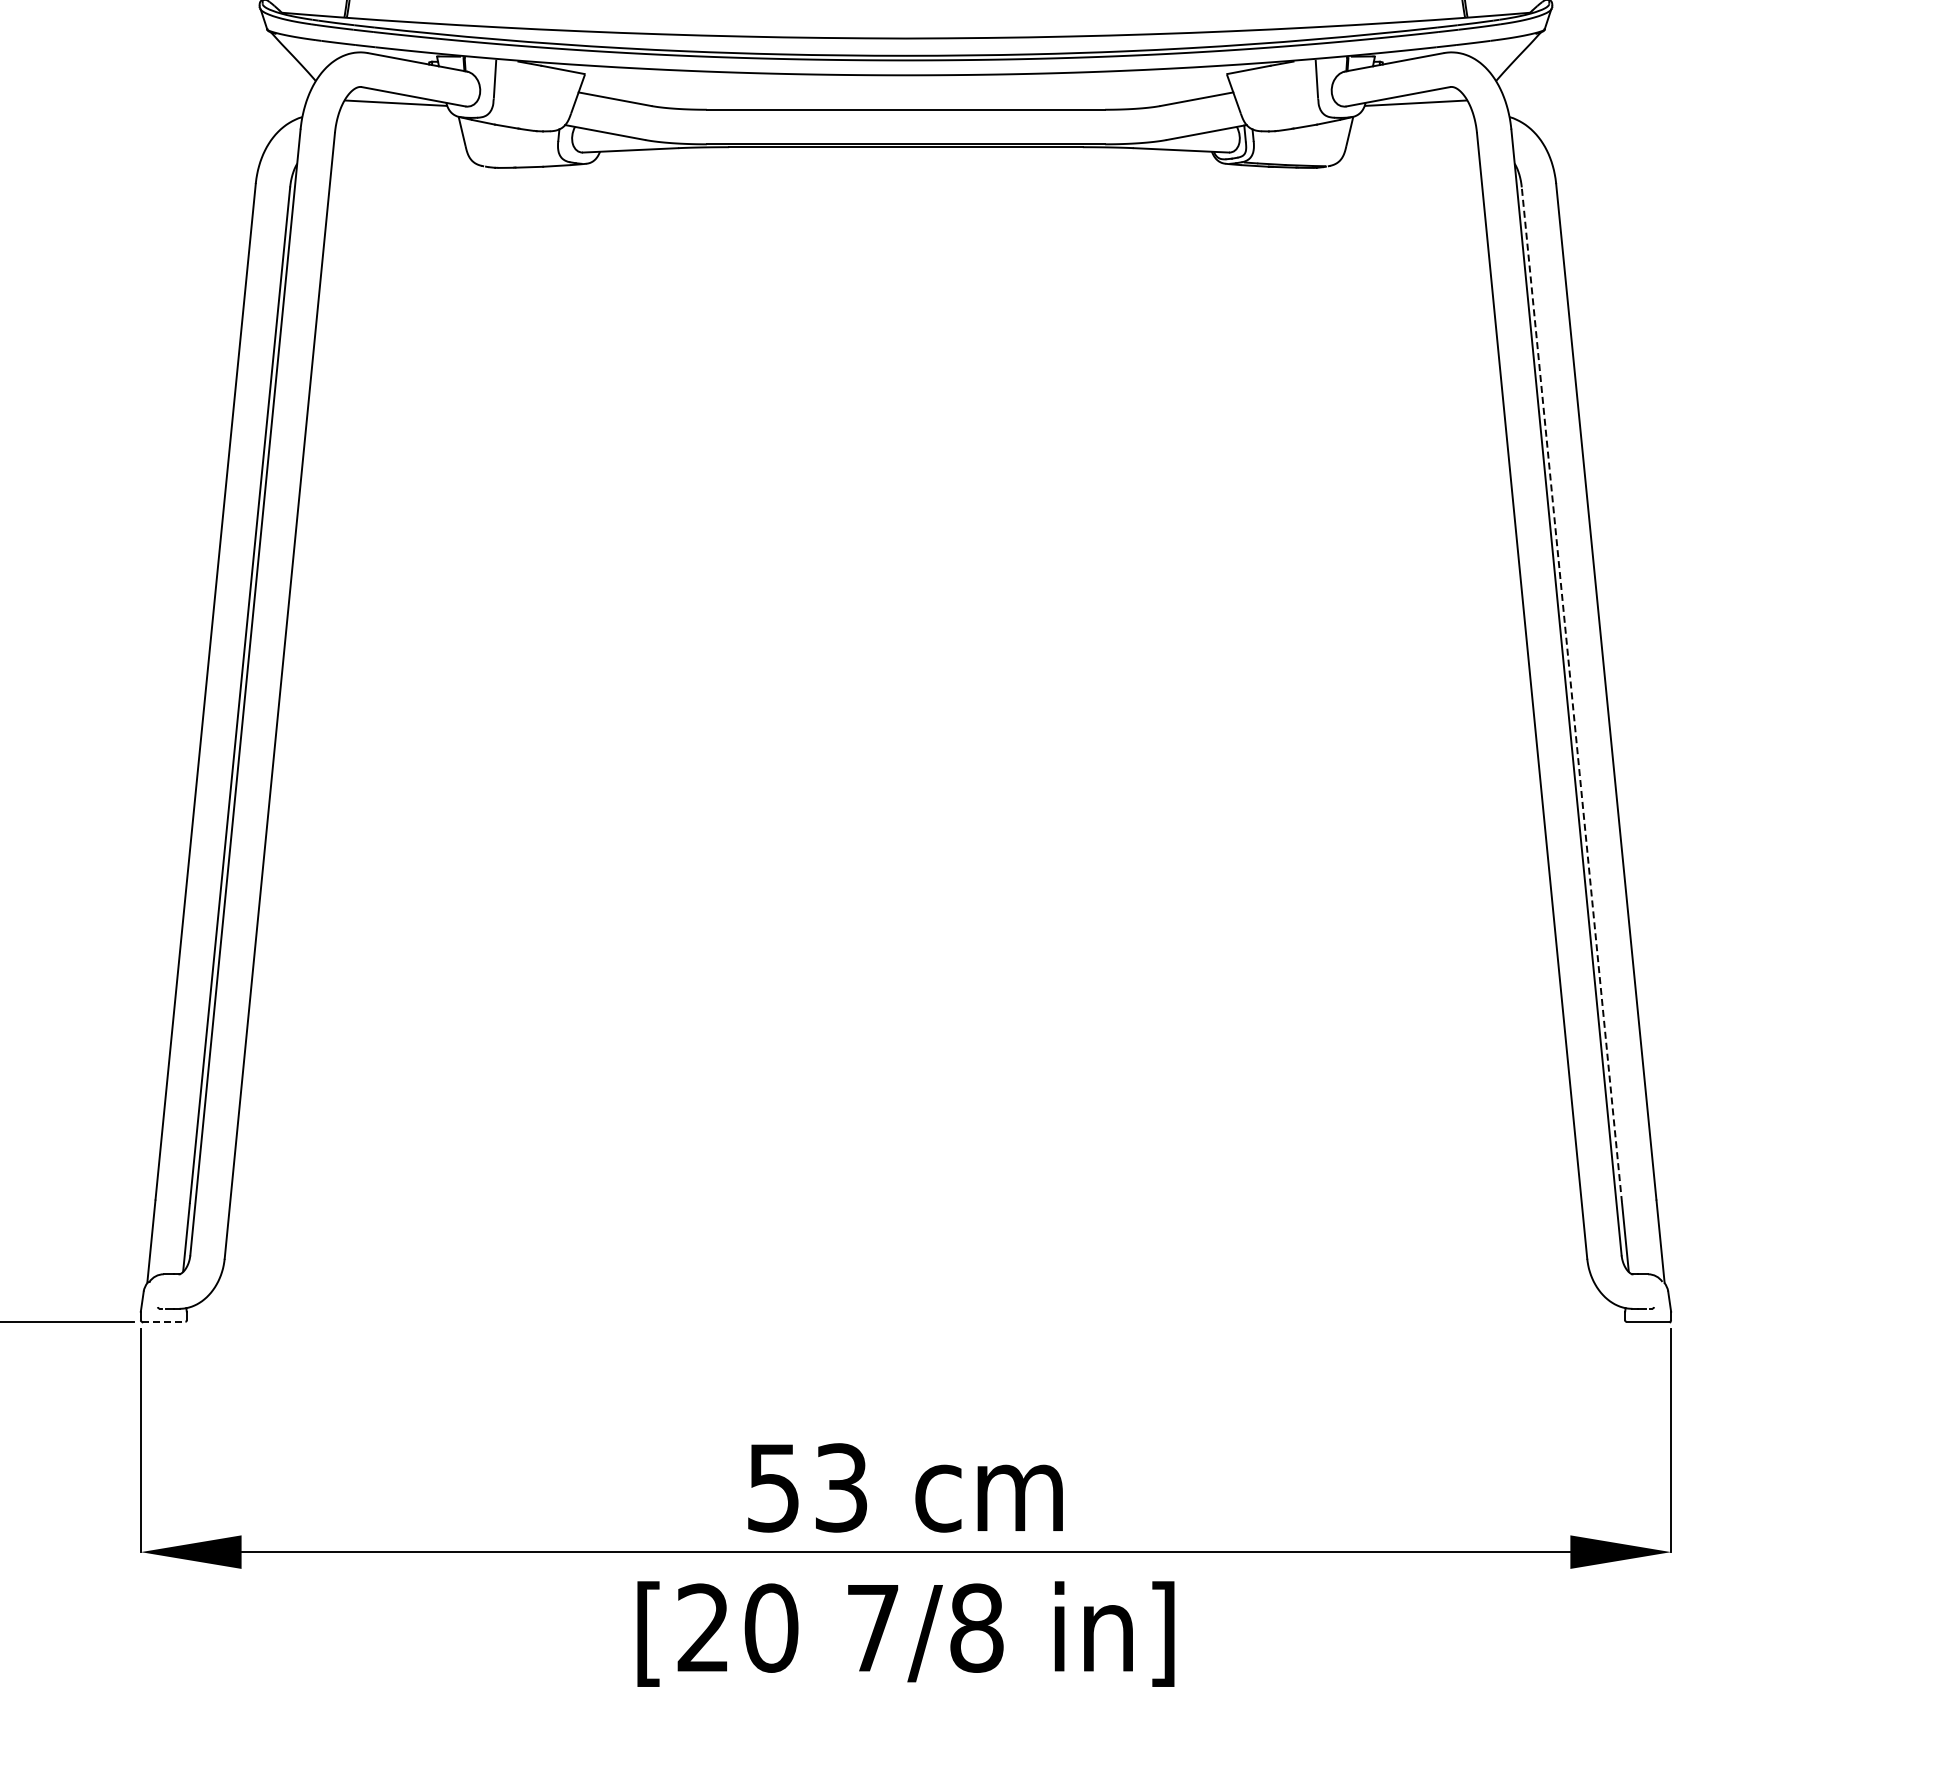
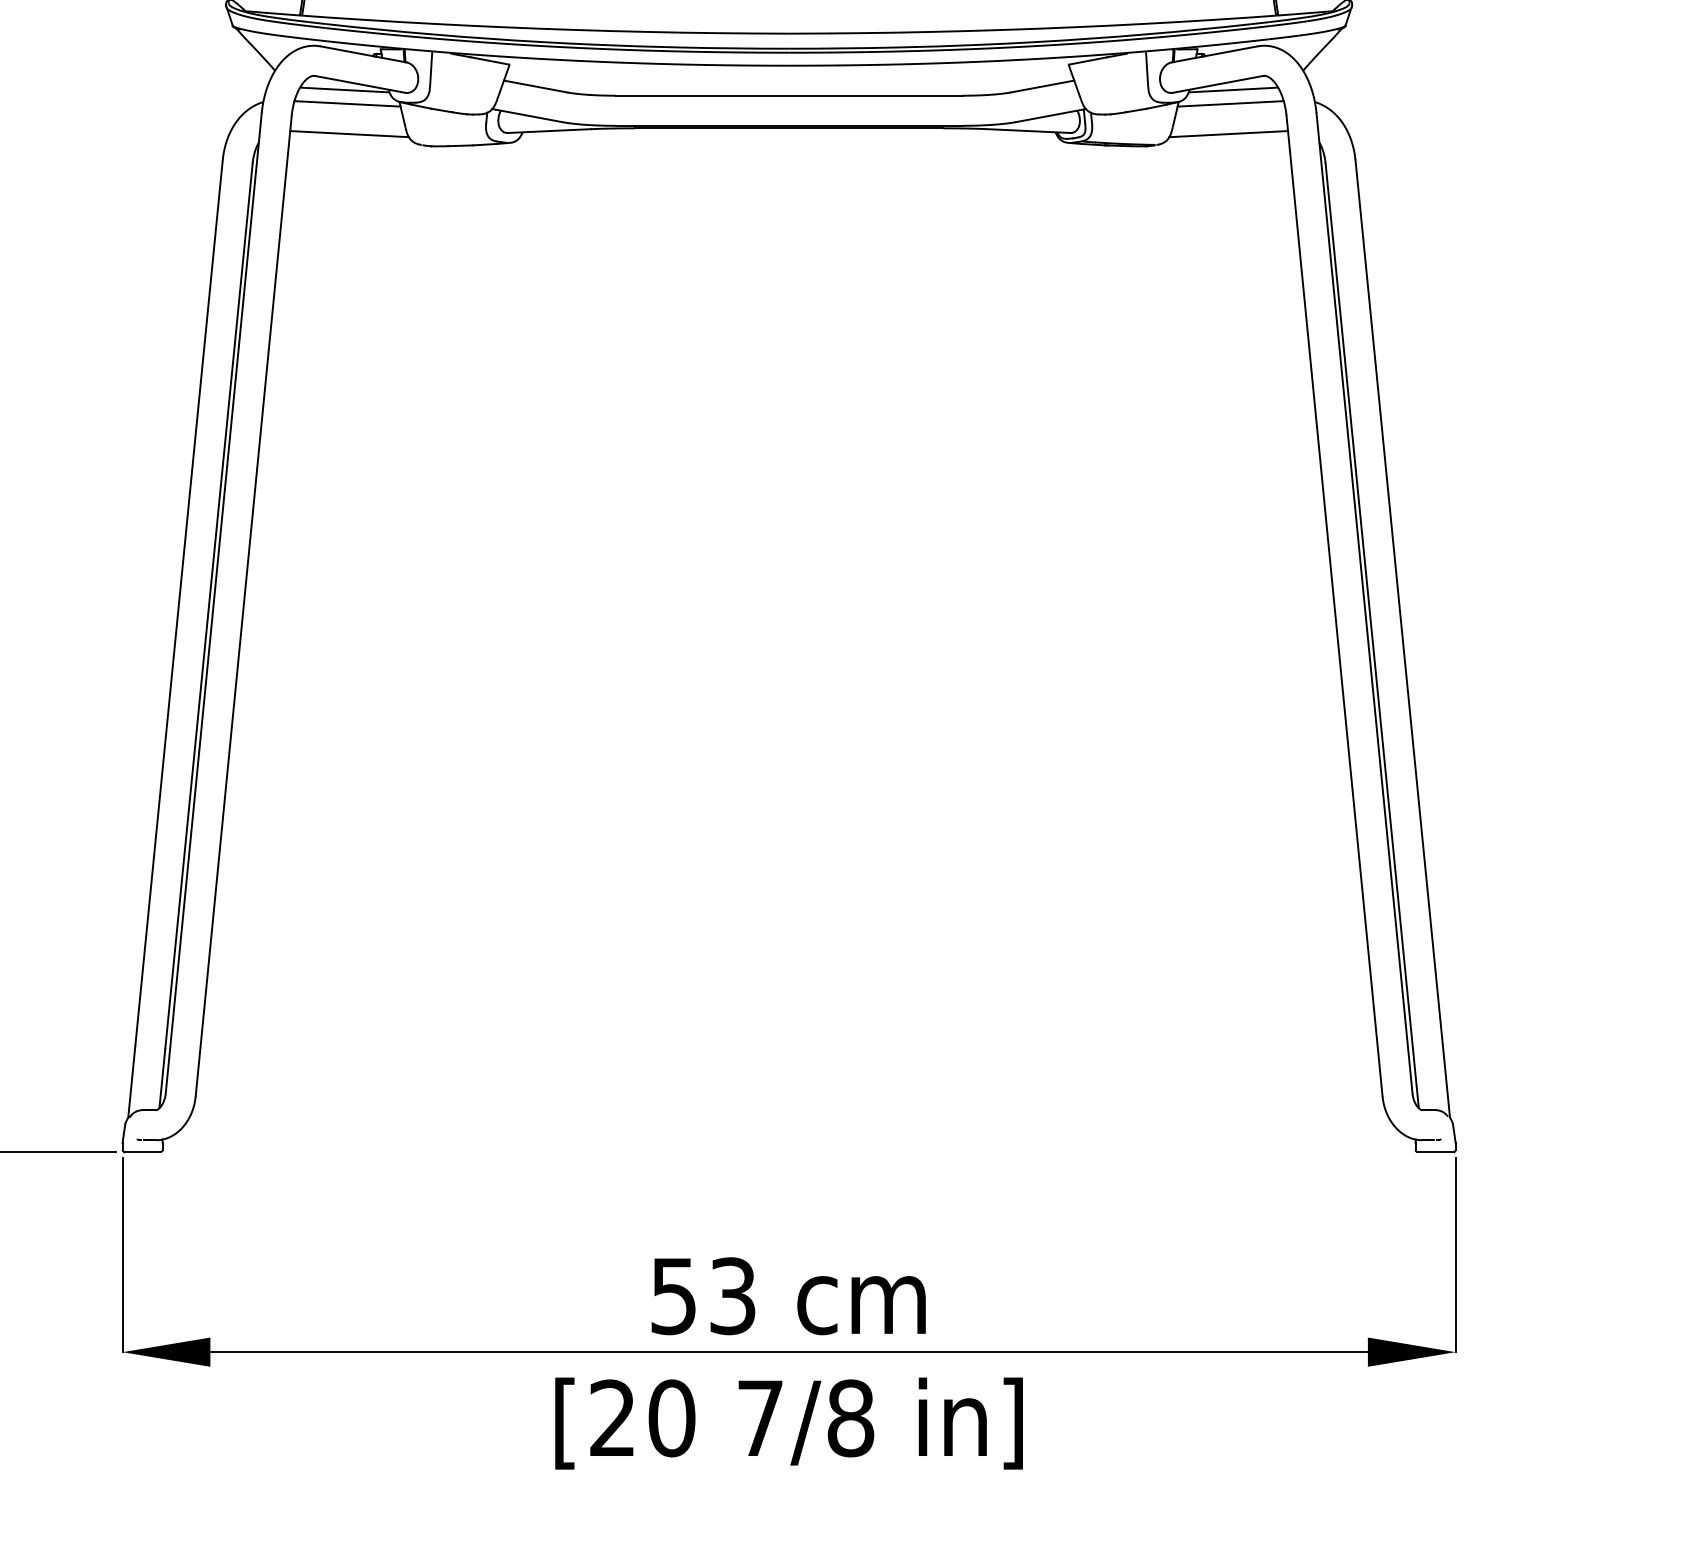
line: (398, 118) -> (347, 103), added
line: (1412, 118) -> (1230, 103), added
line: (401, 153) -> (349, 133), added
line: (1410, 153) -> (1228, 133), added
line: (1571, 694) -> (1368, 605), dashed -> solid
line: (163, 1321) -> (142, 1151), dashed -> solid

